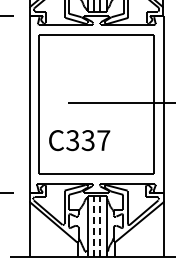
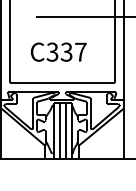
text: (79, 140) -> (58, 52), moved
line: (94, 226) -> (60, 130), dashed -> solid
line: (100, 226) -> (65, 130), dashed -> solid

